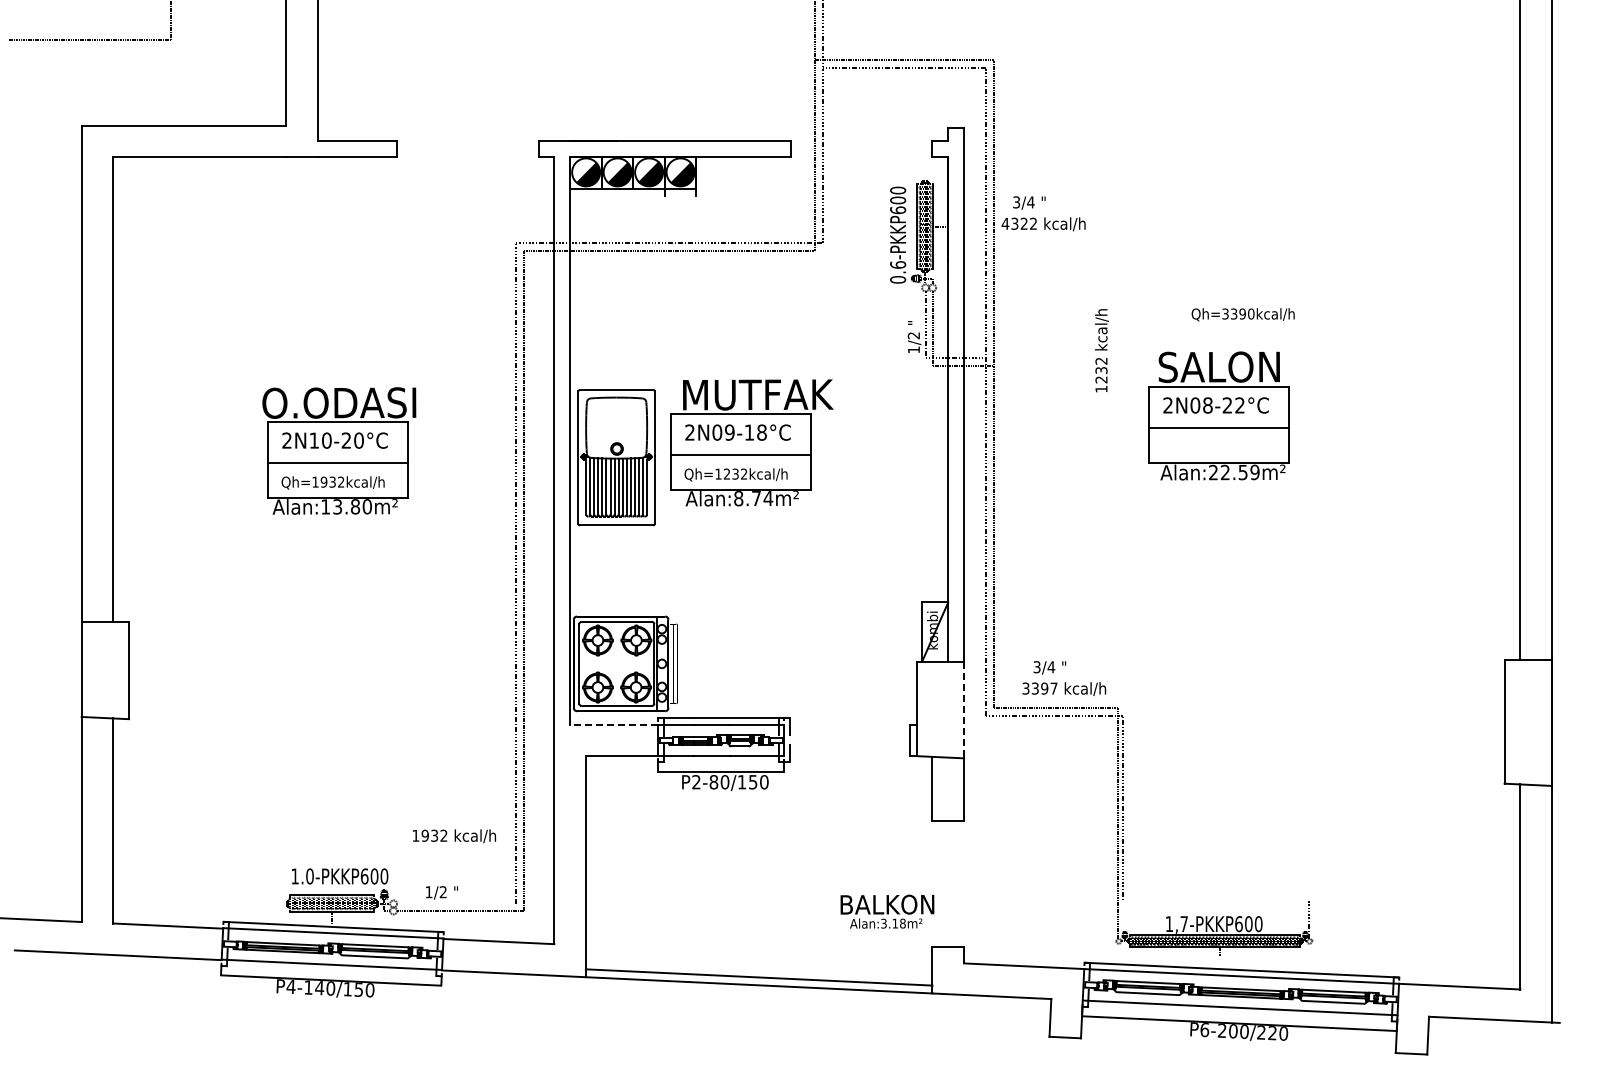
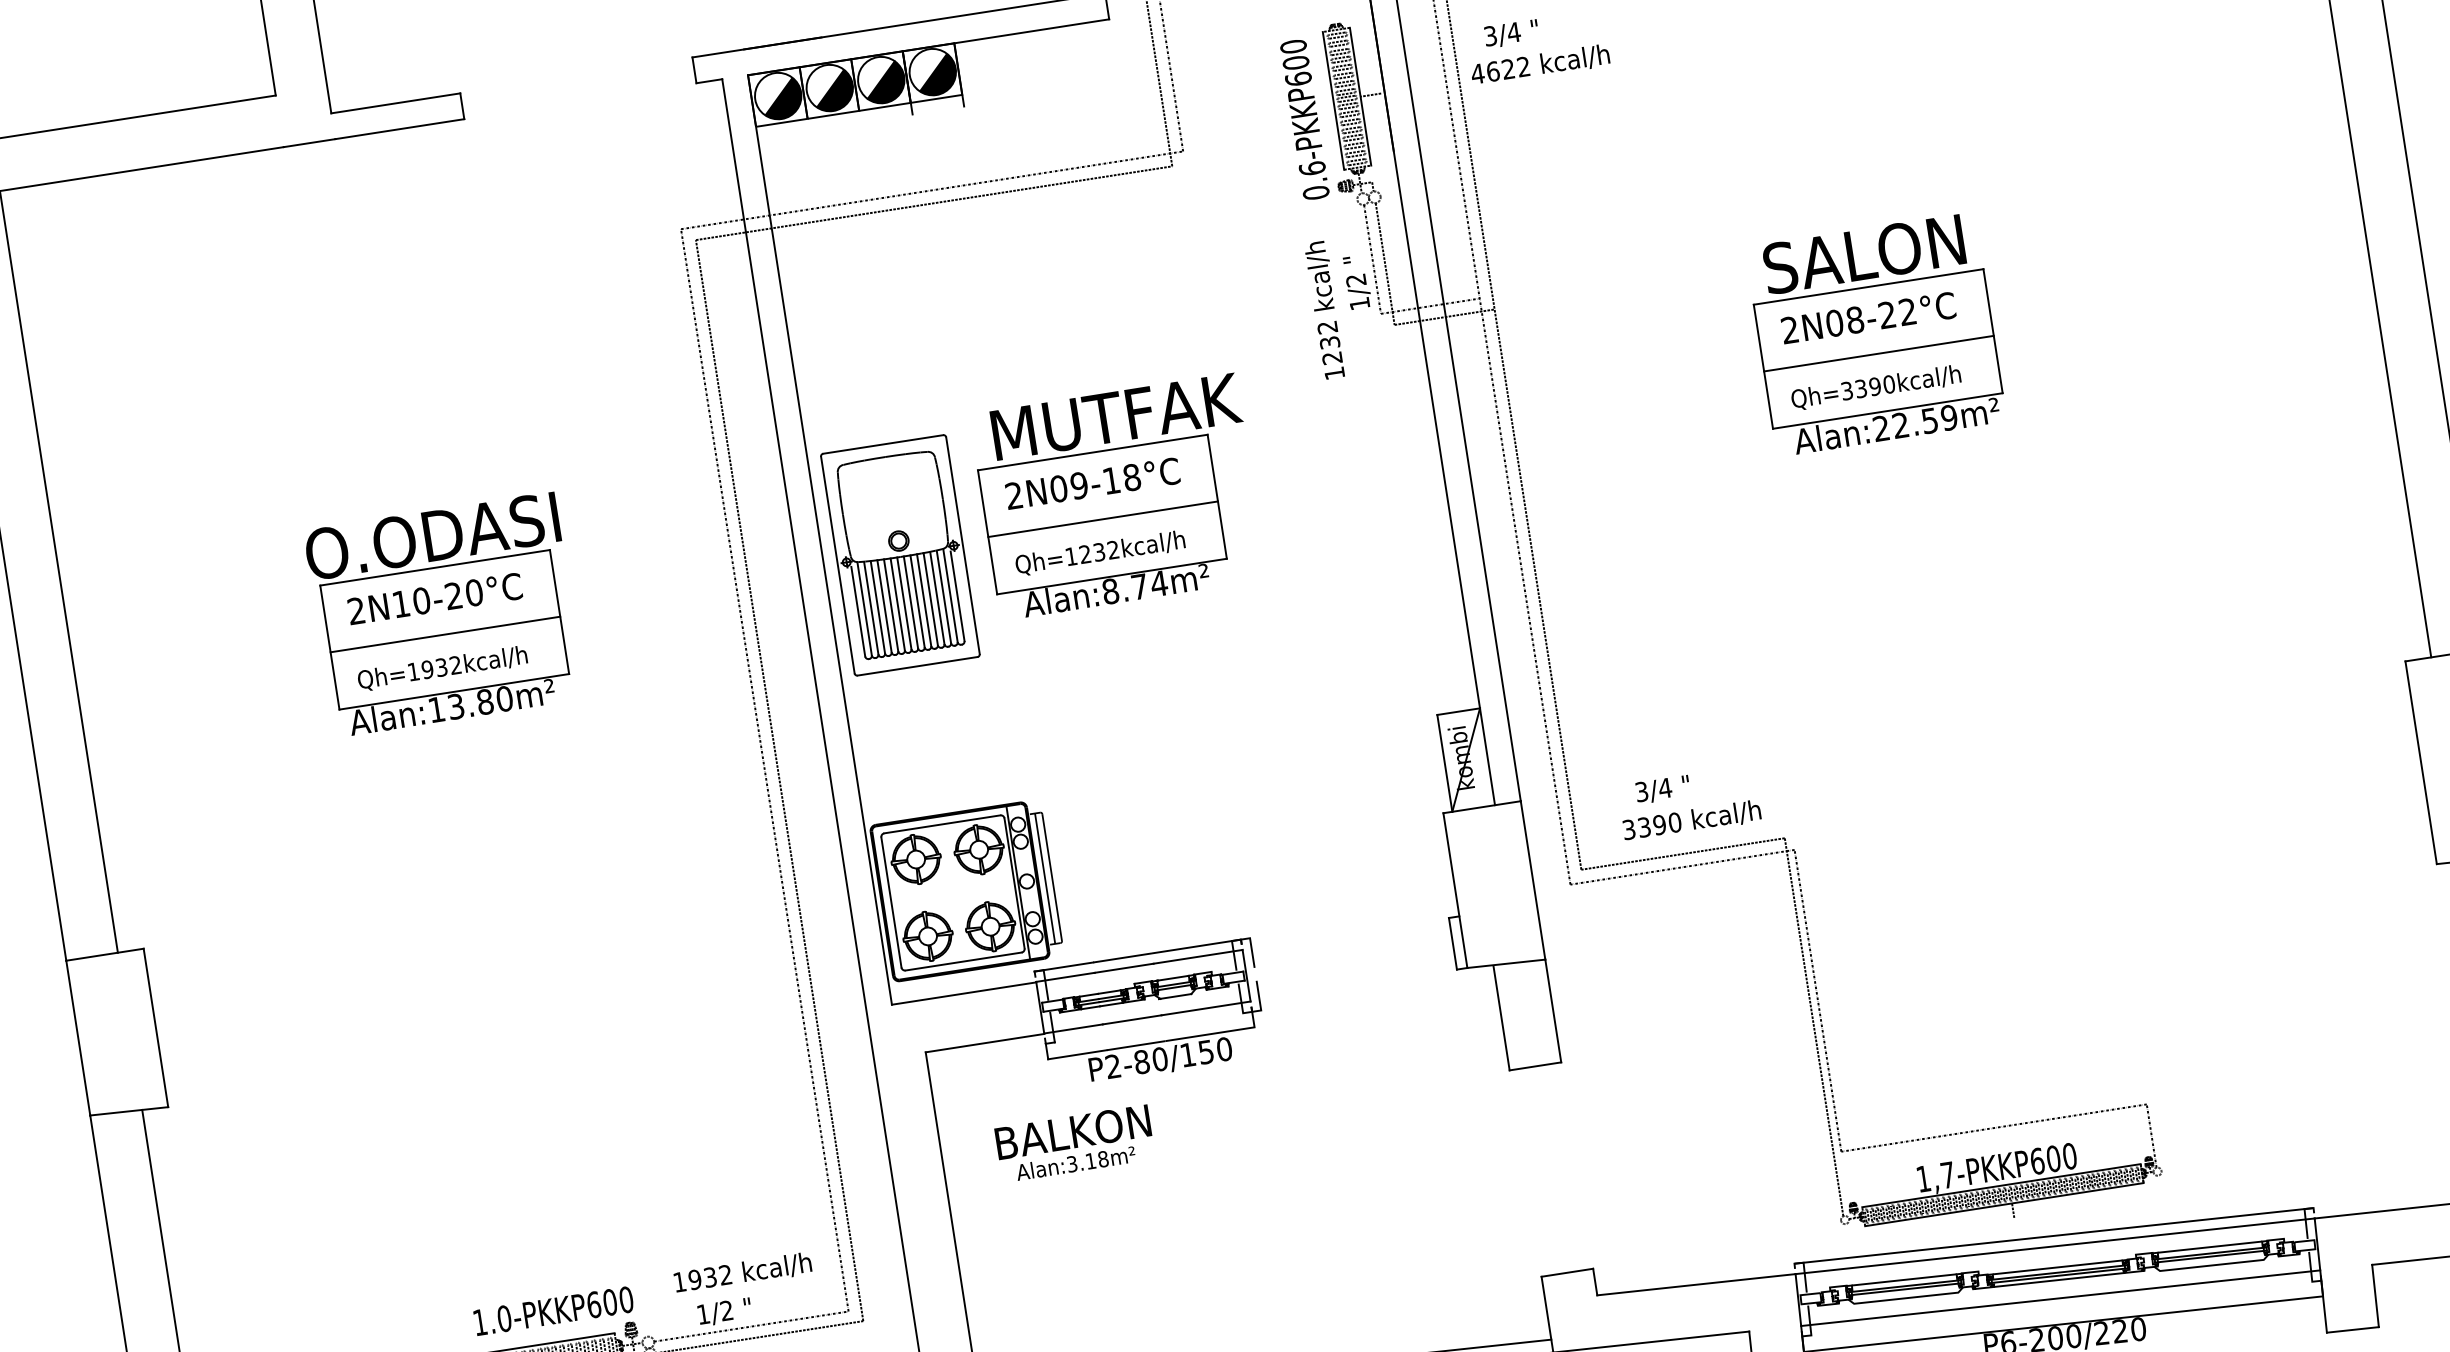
text: (1014, 223) -> (1492, 71), 4322 -> 4622
text: (1242, 314) -> (1875, 387), moved
text: (1101, 350) -> (1324, 310), moved
text: (1053, 688) -> (1674, 822), 3397 -> 3390
line: (964, 710) -> (1534, 881), dashed -> solid
line: (613, 724) -> (962, 993), dashed -> solid
text: (454, 836) -> (743, 1273), moved
line: (1215, 900) -> (1993, 1128), added
line: (456, 903) -> (751, 1325), added
text: (887, 911) -> (1075, 1143), moved

